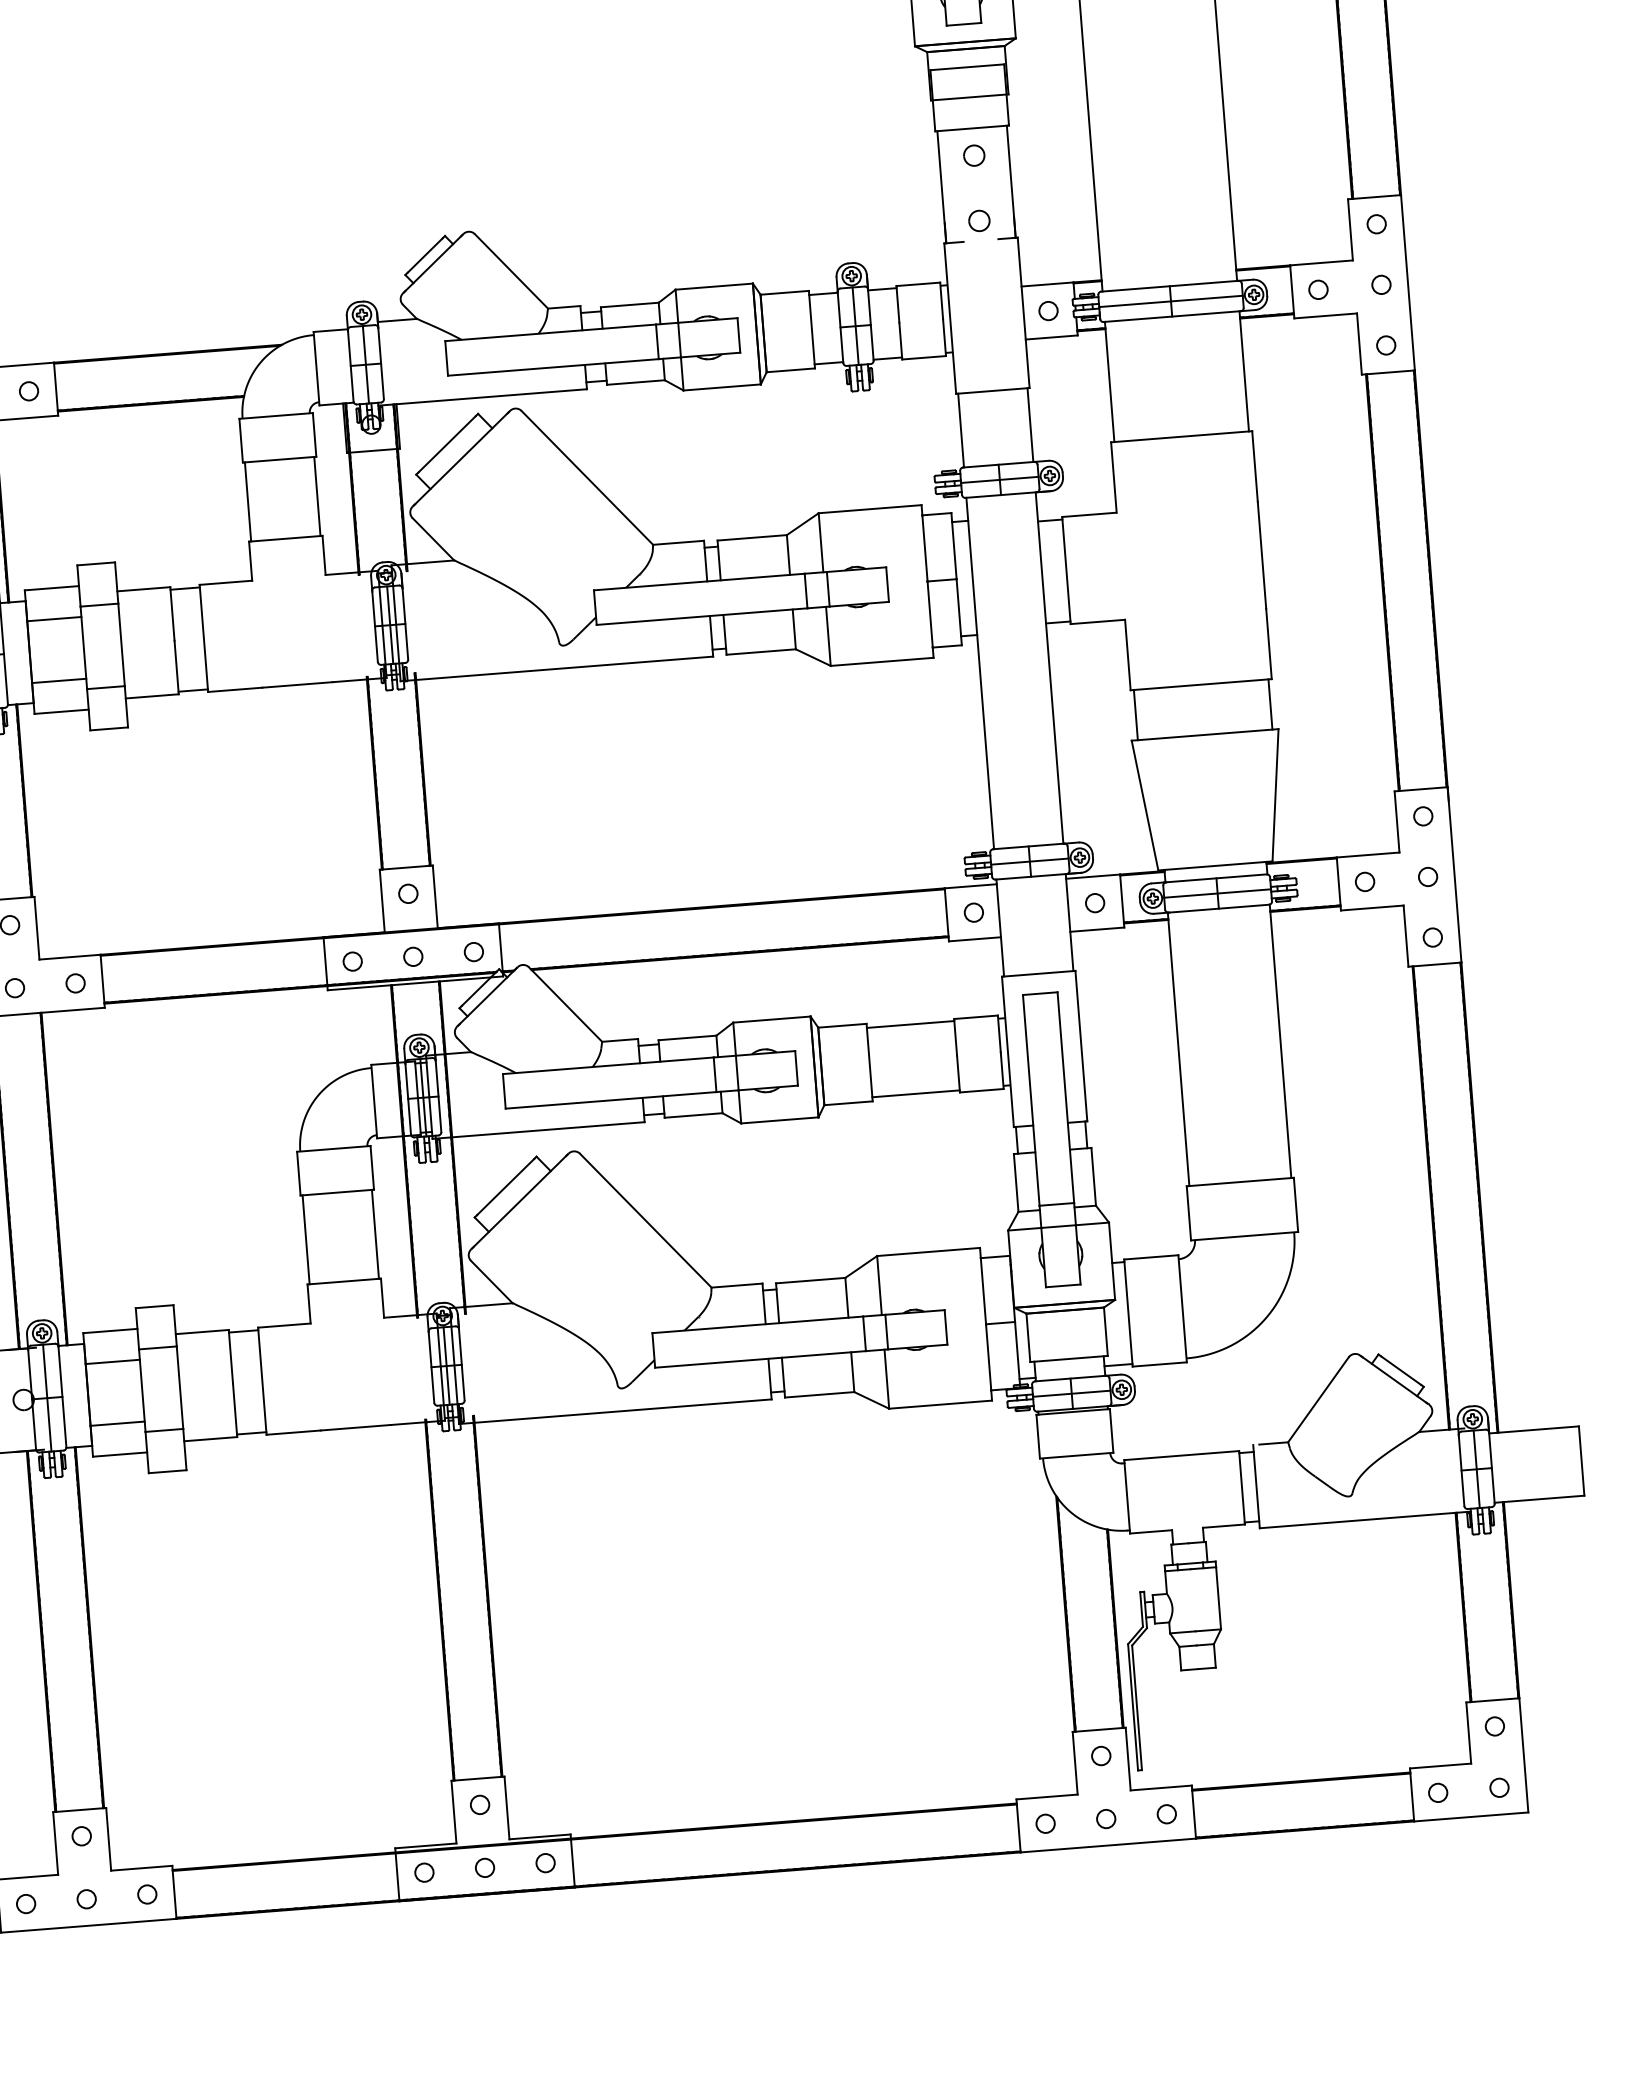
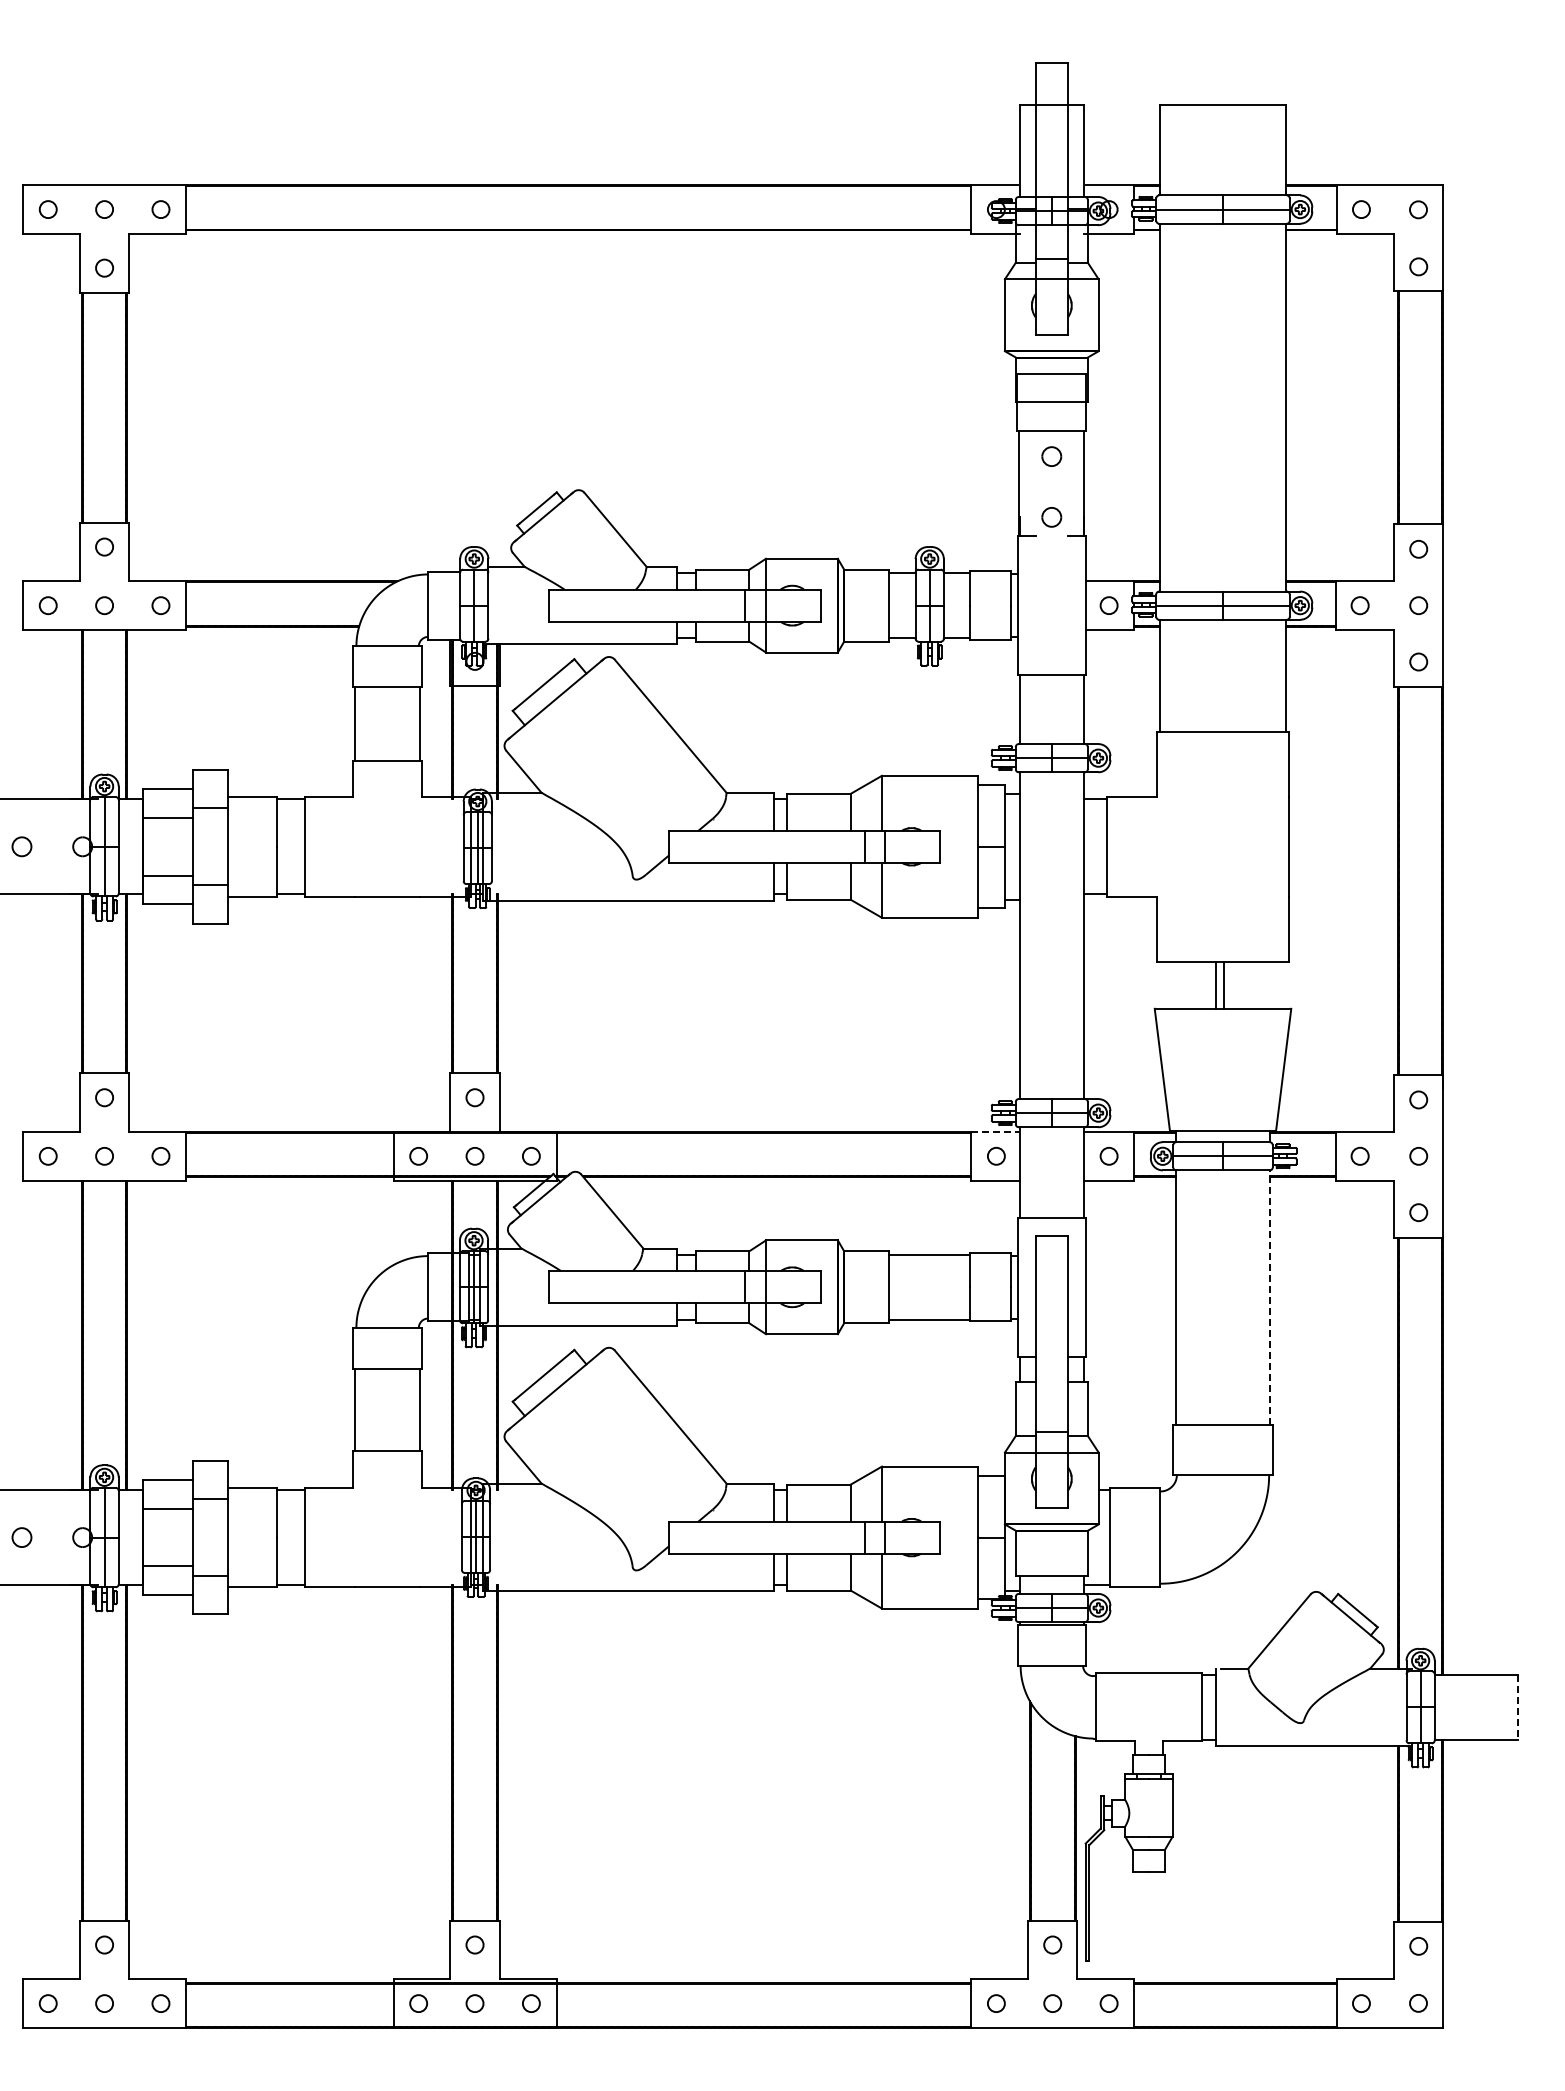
line: (1270, 704) -> (1215, 985), moved
line: (1135, 715) -> (1224, 985), moved
line: (970, 886) -> (995, 1131), solid -> dashed
line: (1280, 1041) -> (1270, 1297), solid -> dashed
line: (1581, 1461) -> (1518, 1707), solid -> dashed

